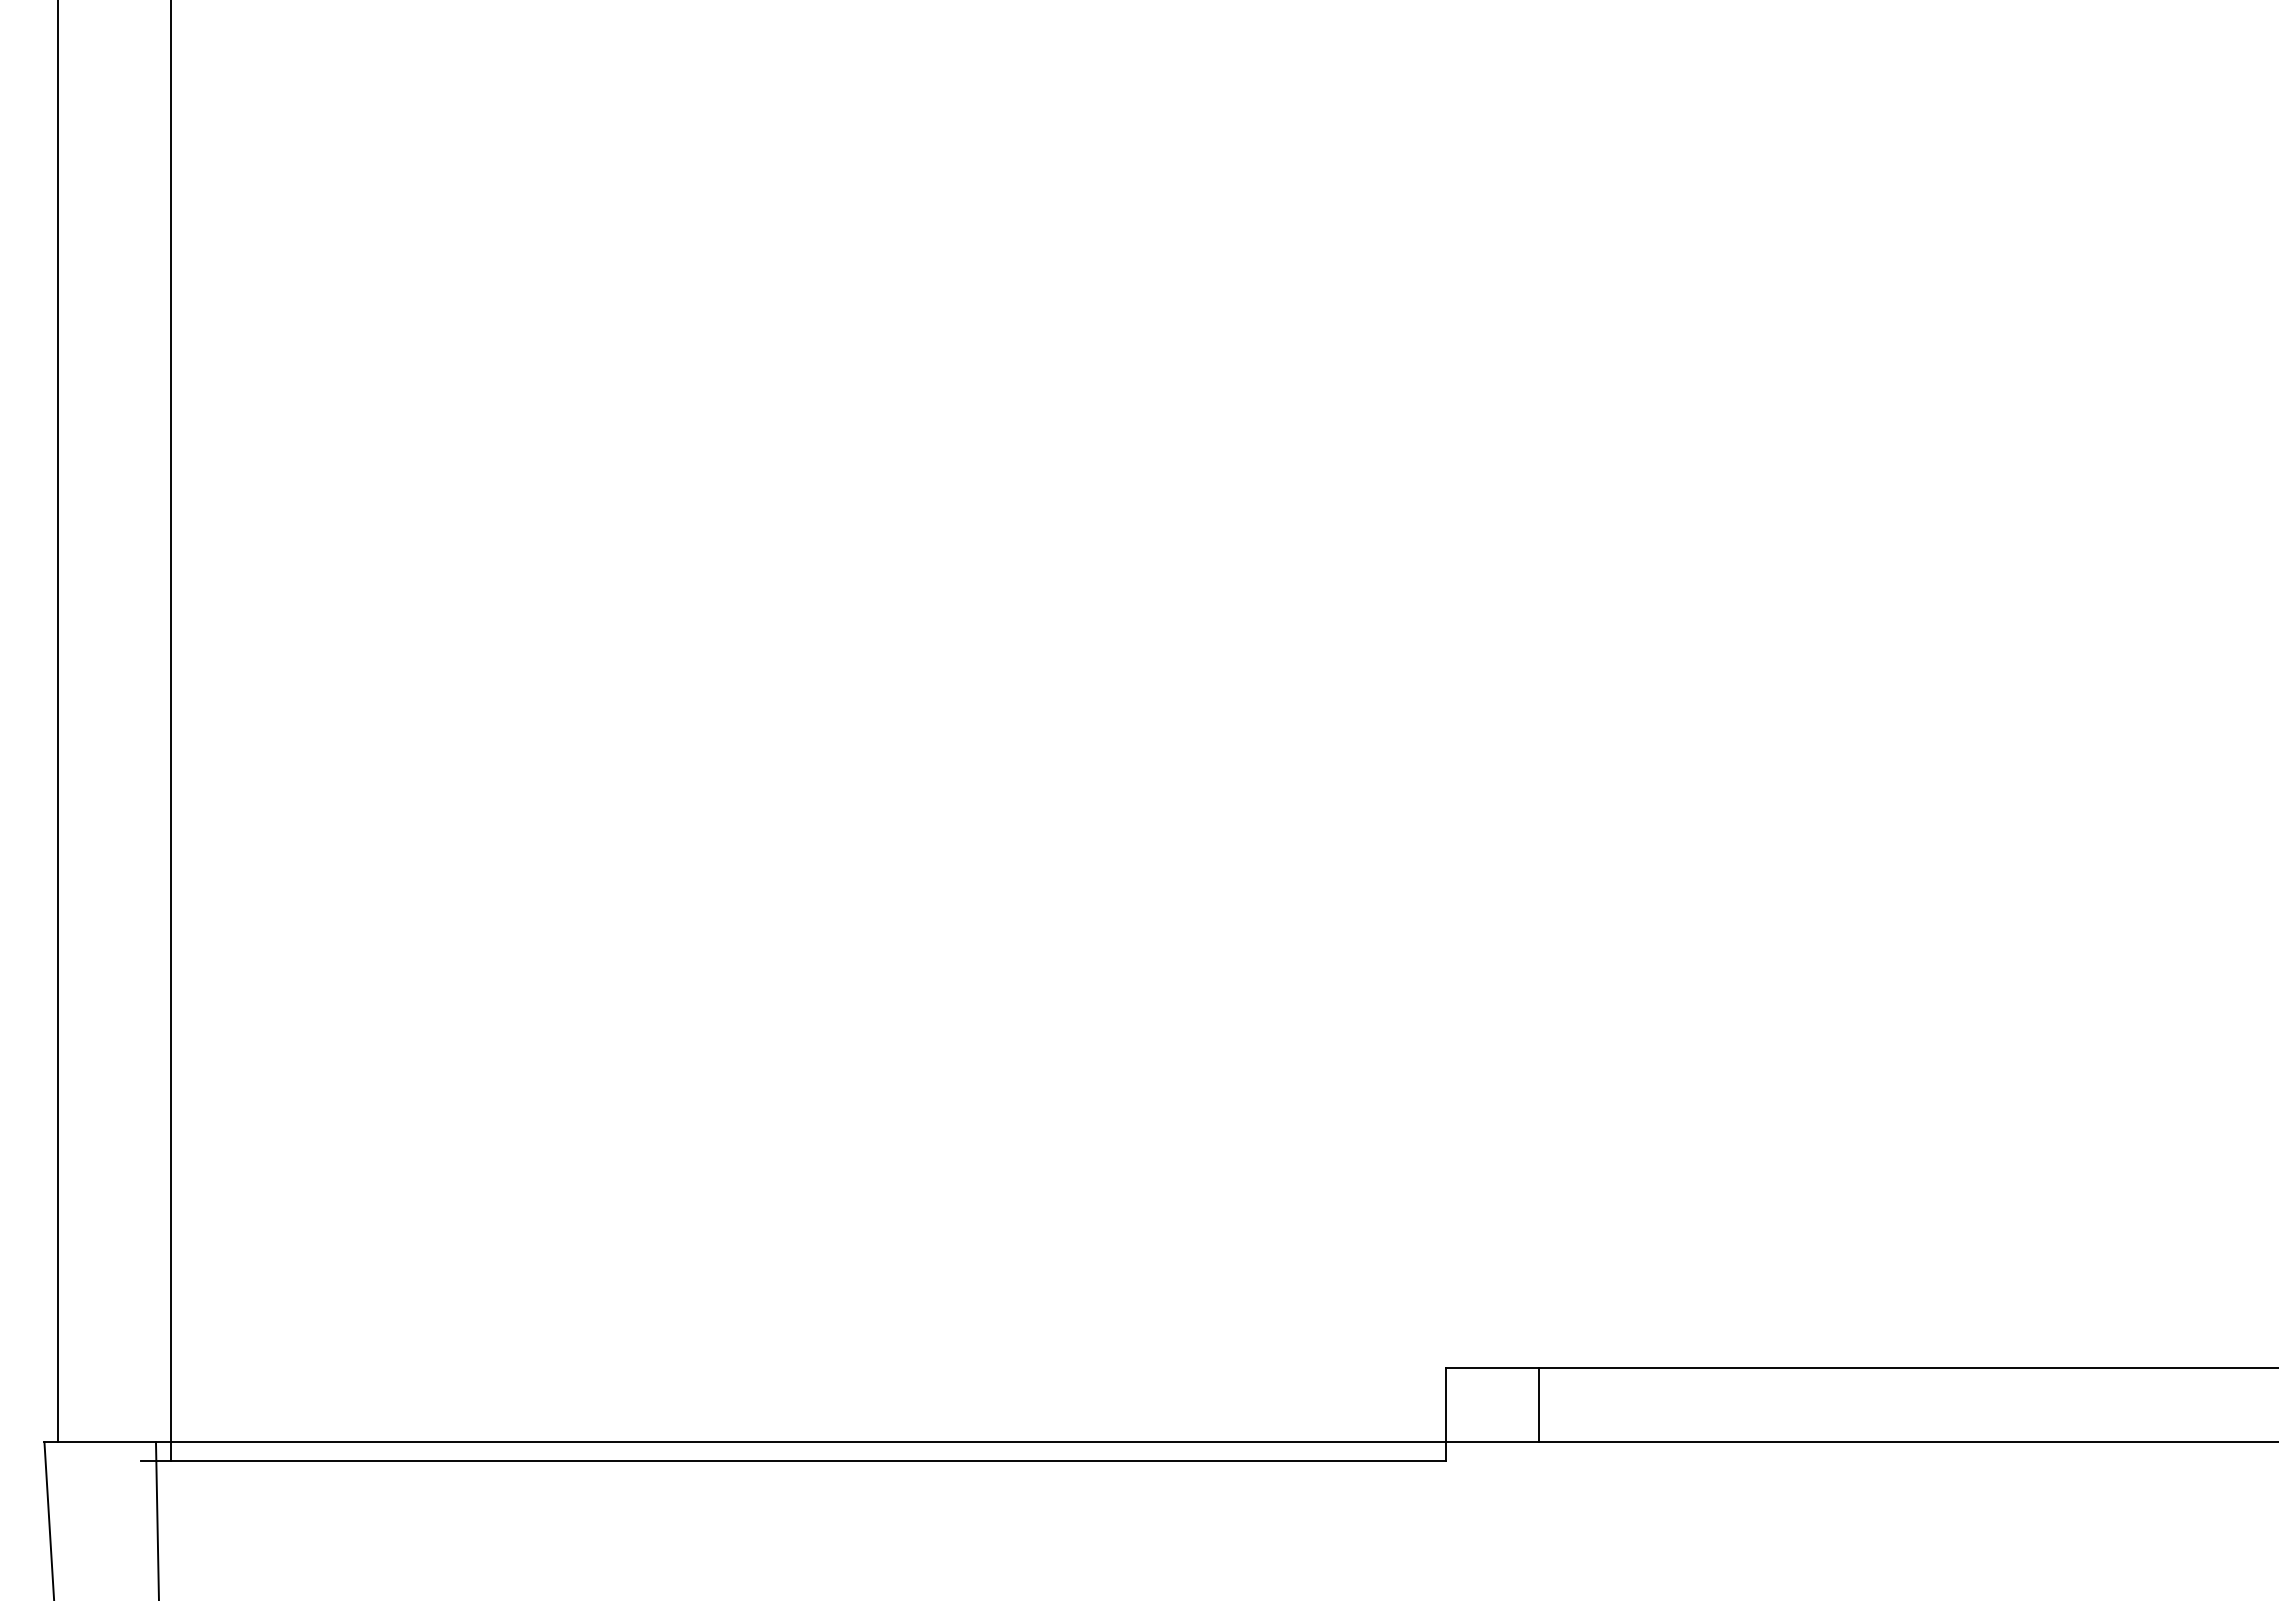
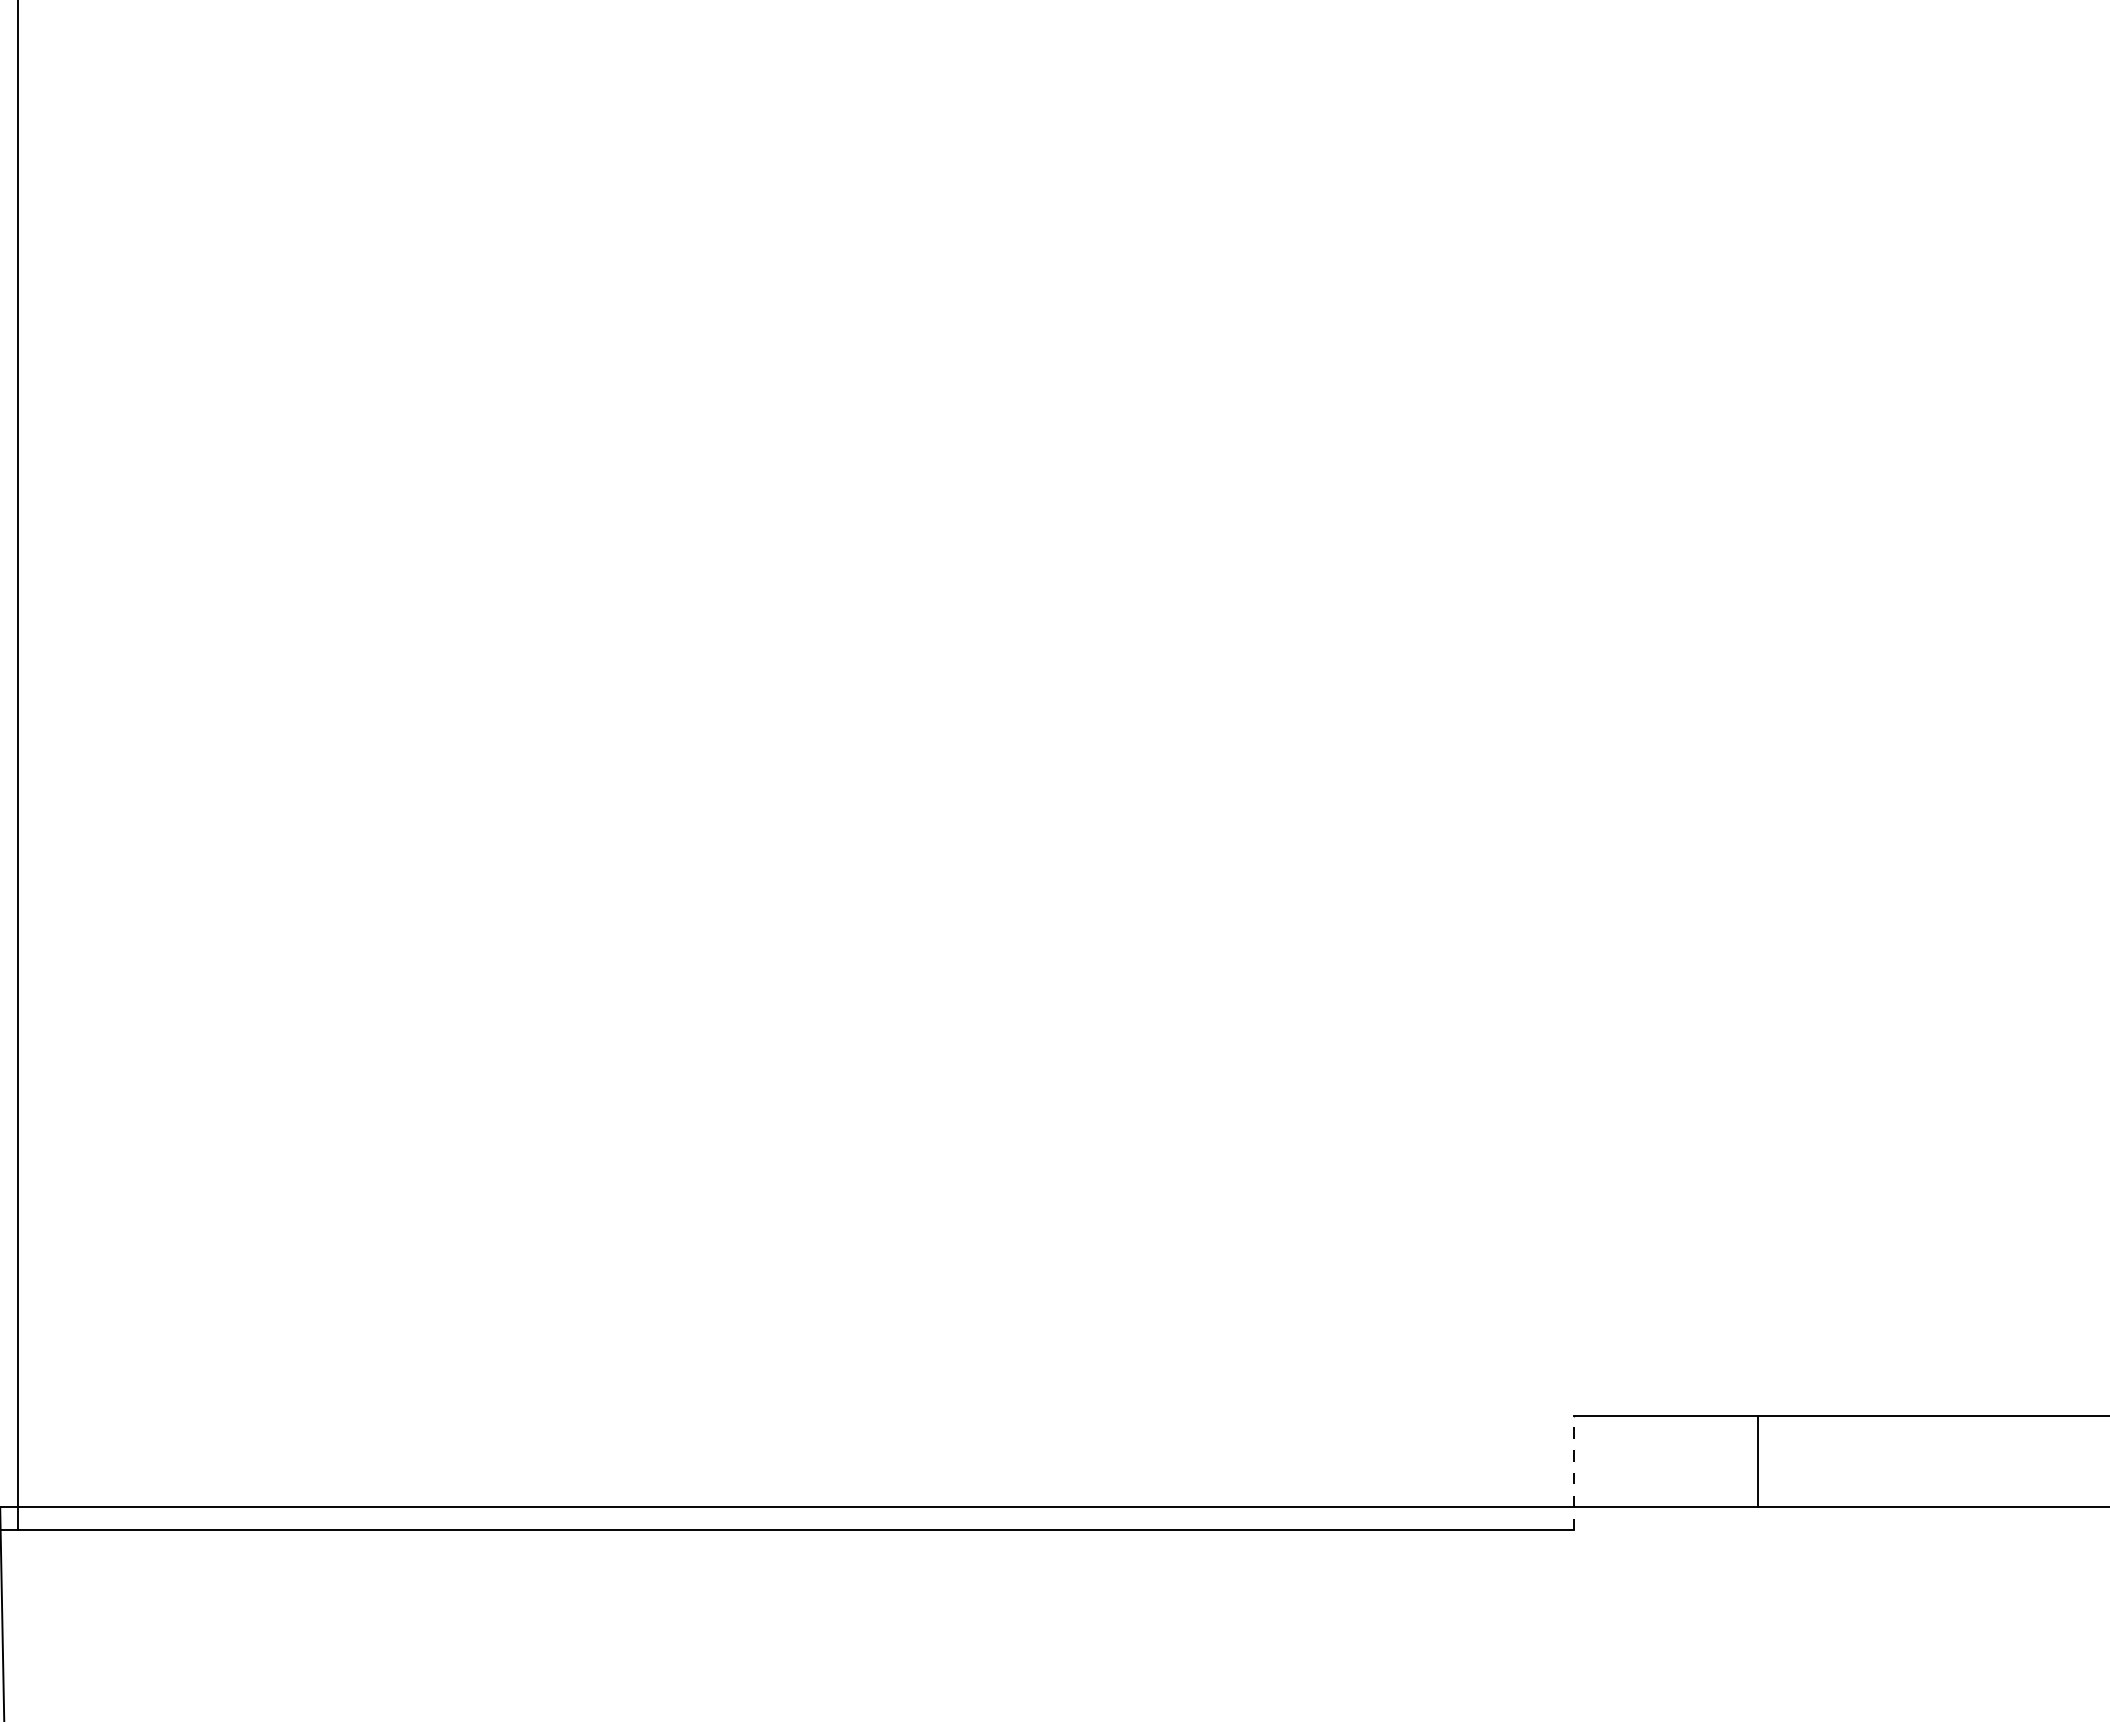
line: (1538, 1404) -> (1757, 1461), moved
line: (1445, 1414) -> (1573, 1473), solid -> dashed

